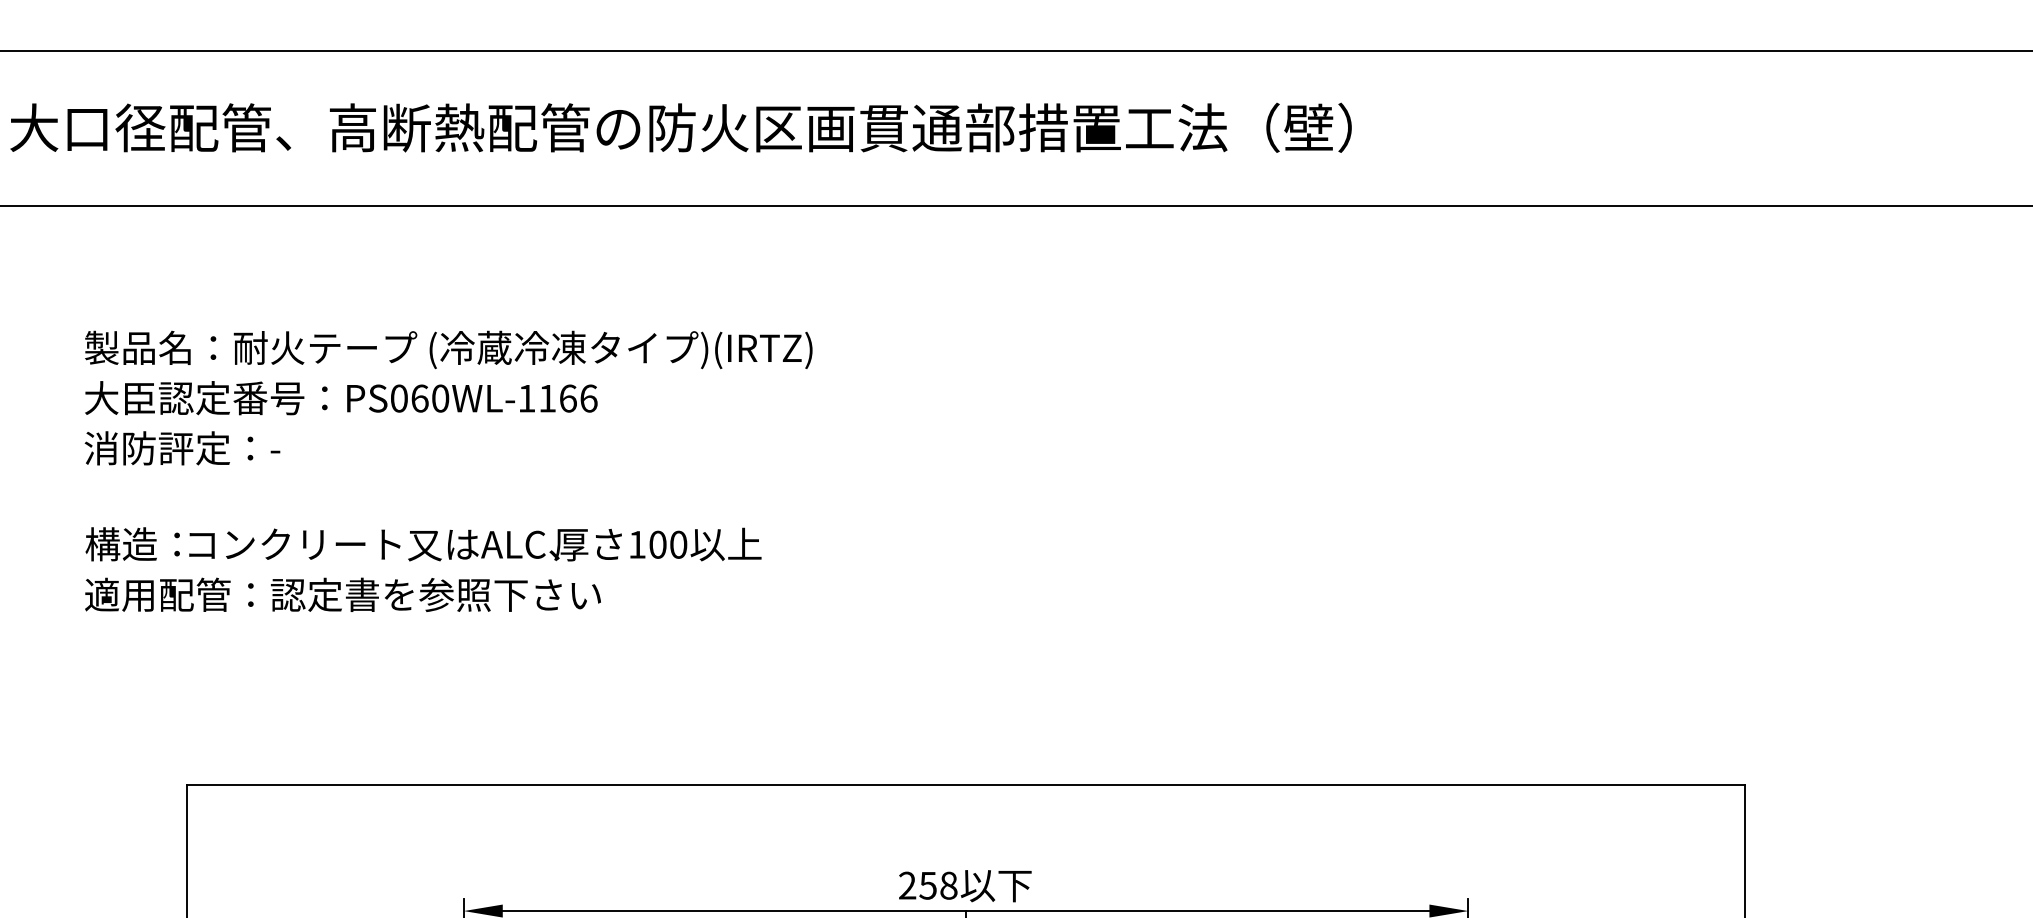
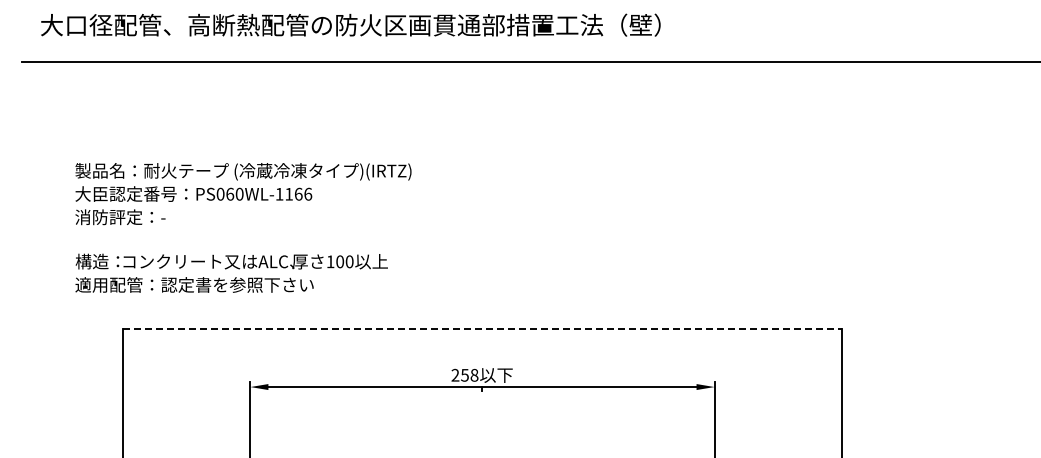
text: (448, 470) -> (243, 227), moved
line: (966, 784) -> (482, 328), solid -> dashed

